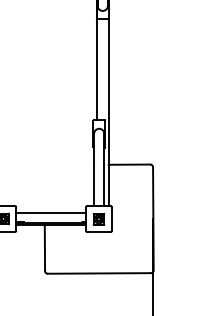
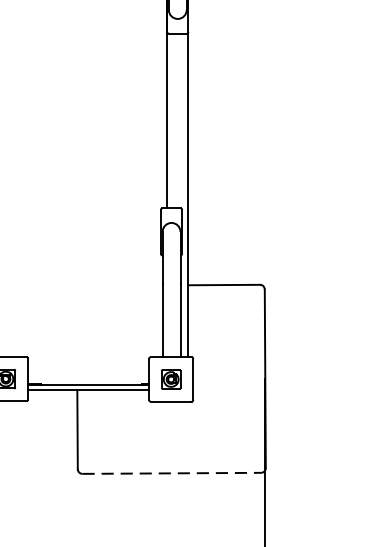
line: (51, 213) -> (88, 369), removed
line: (99, 273) -> (172, 473), solid -> dashed

